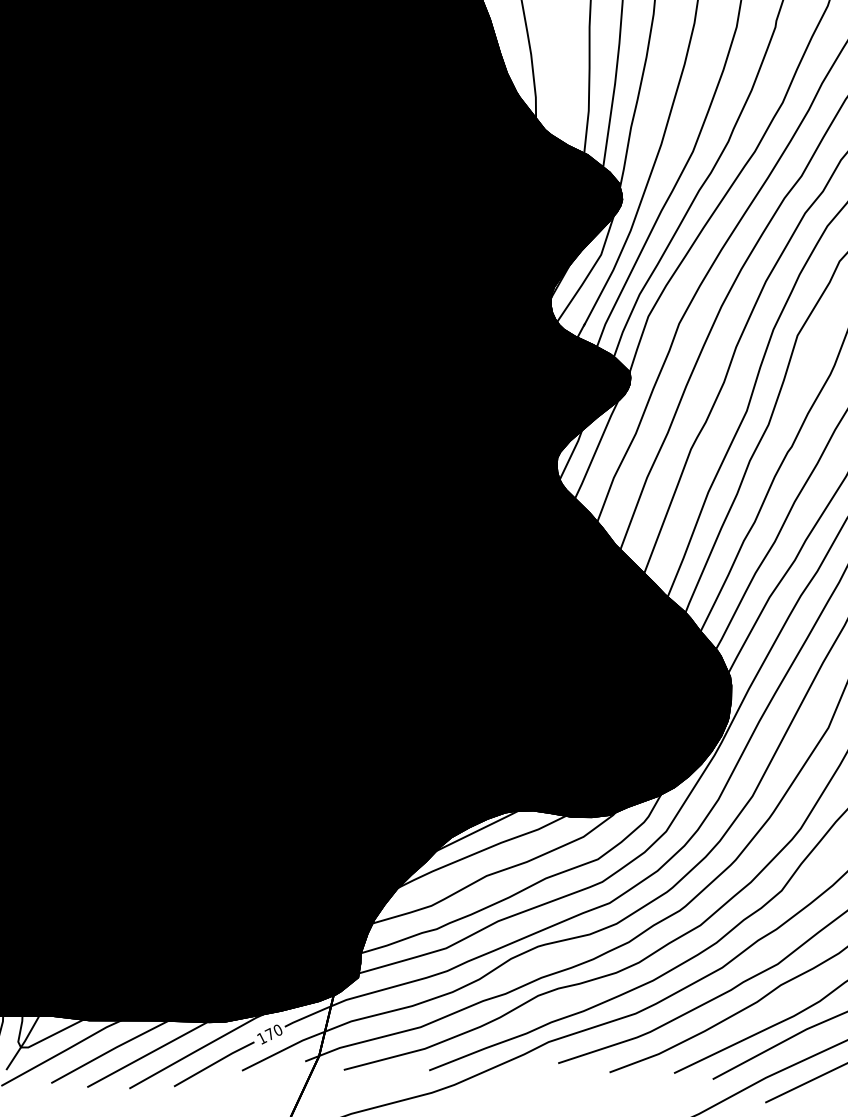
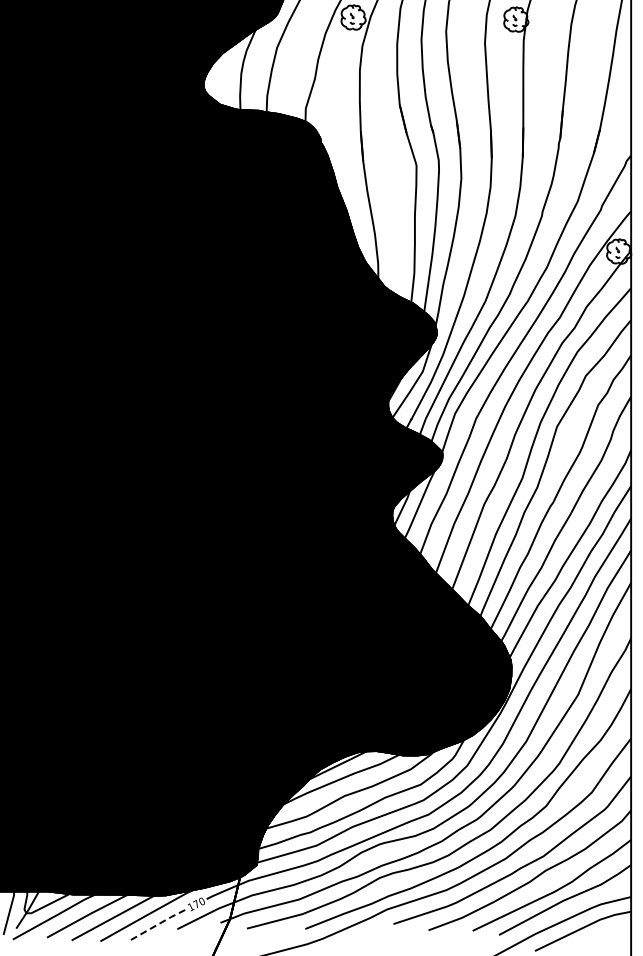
line: (214, 1063) -> (158, 924), solid -> dashed

